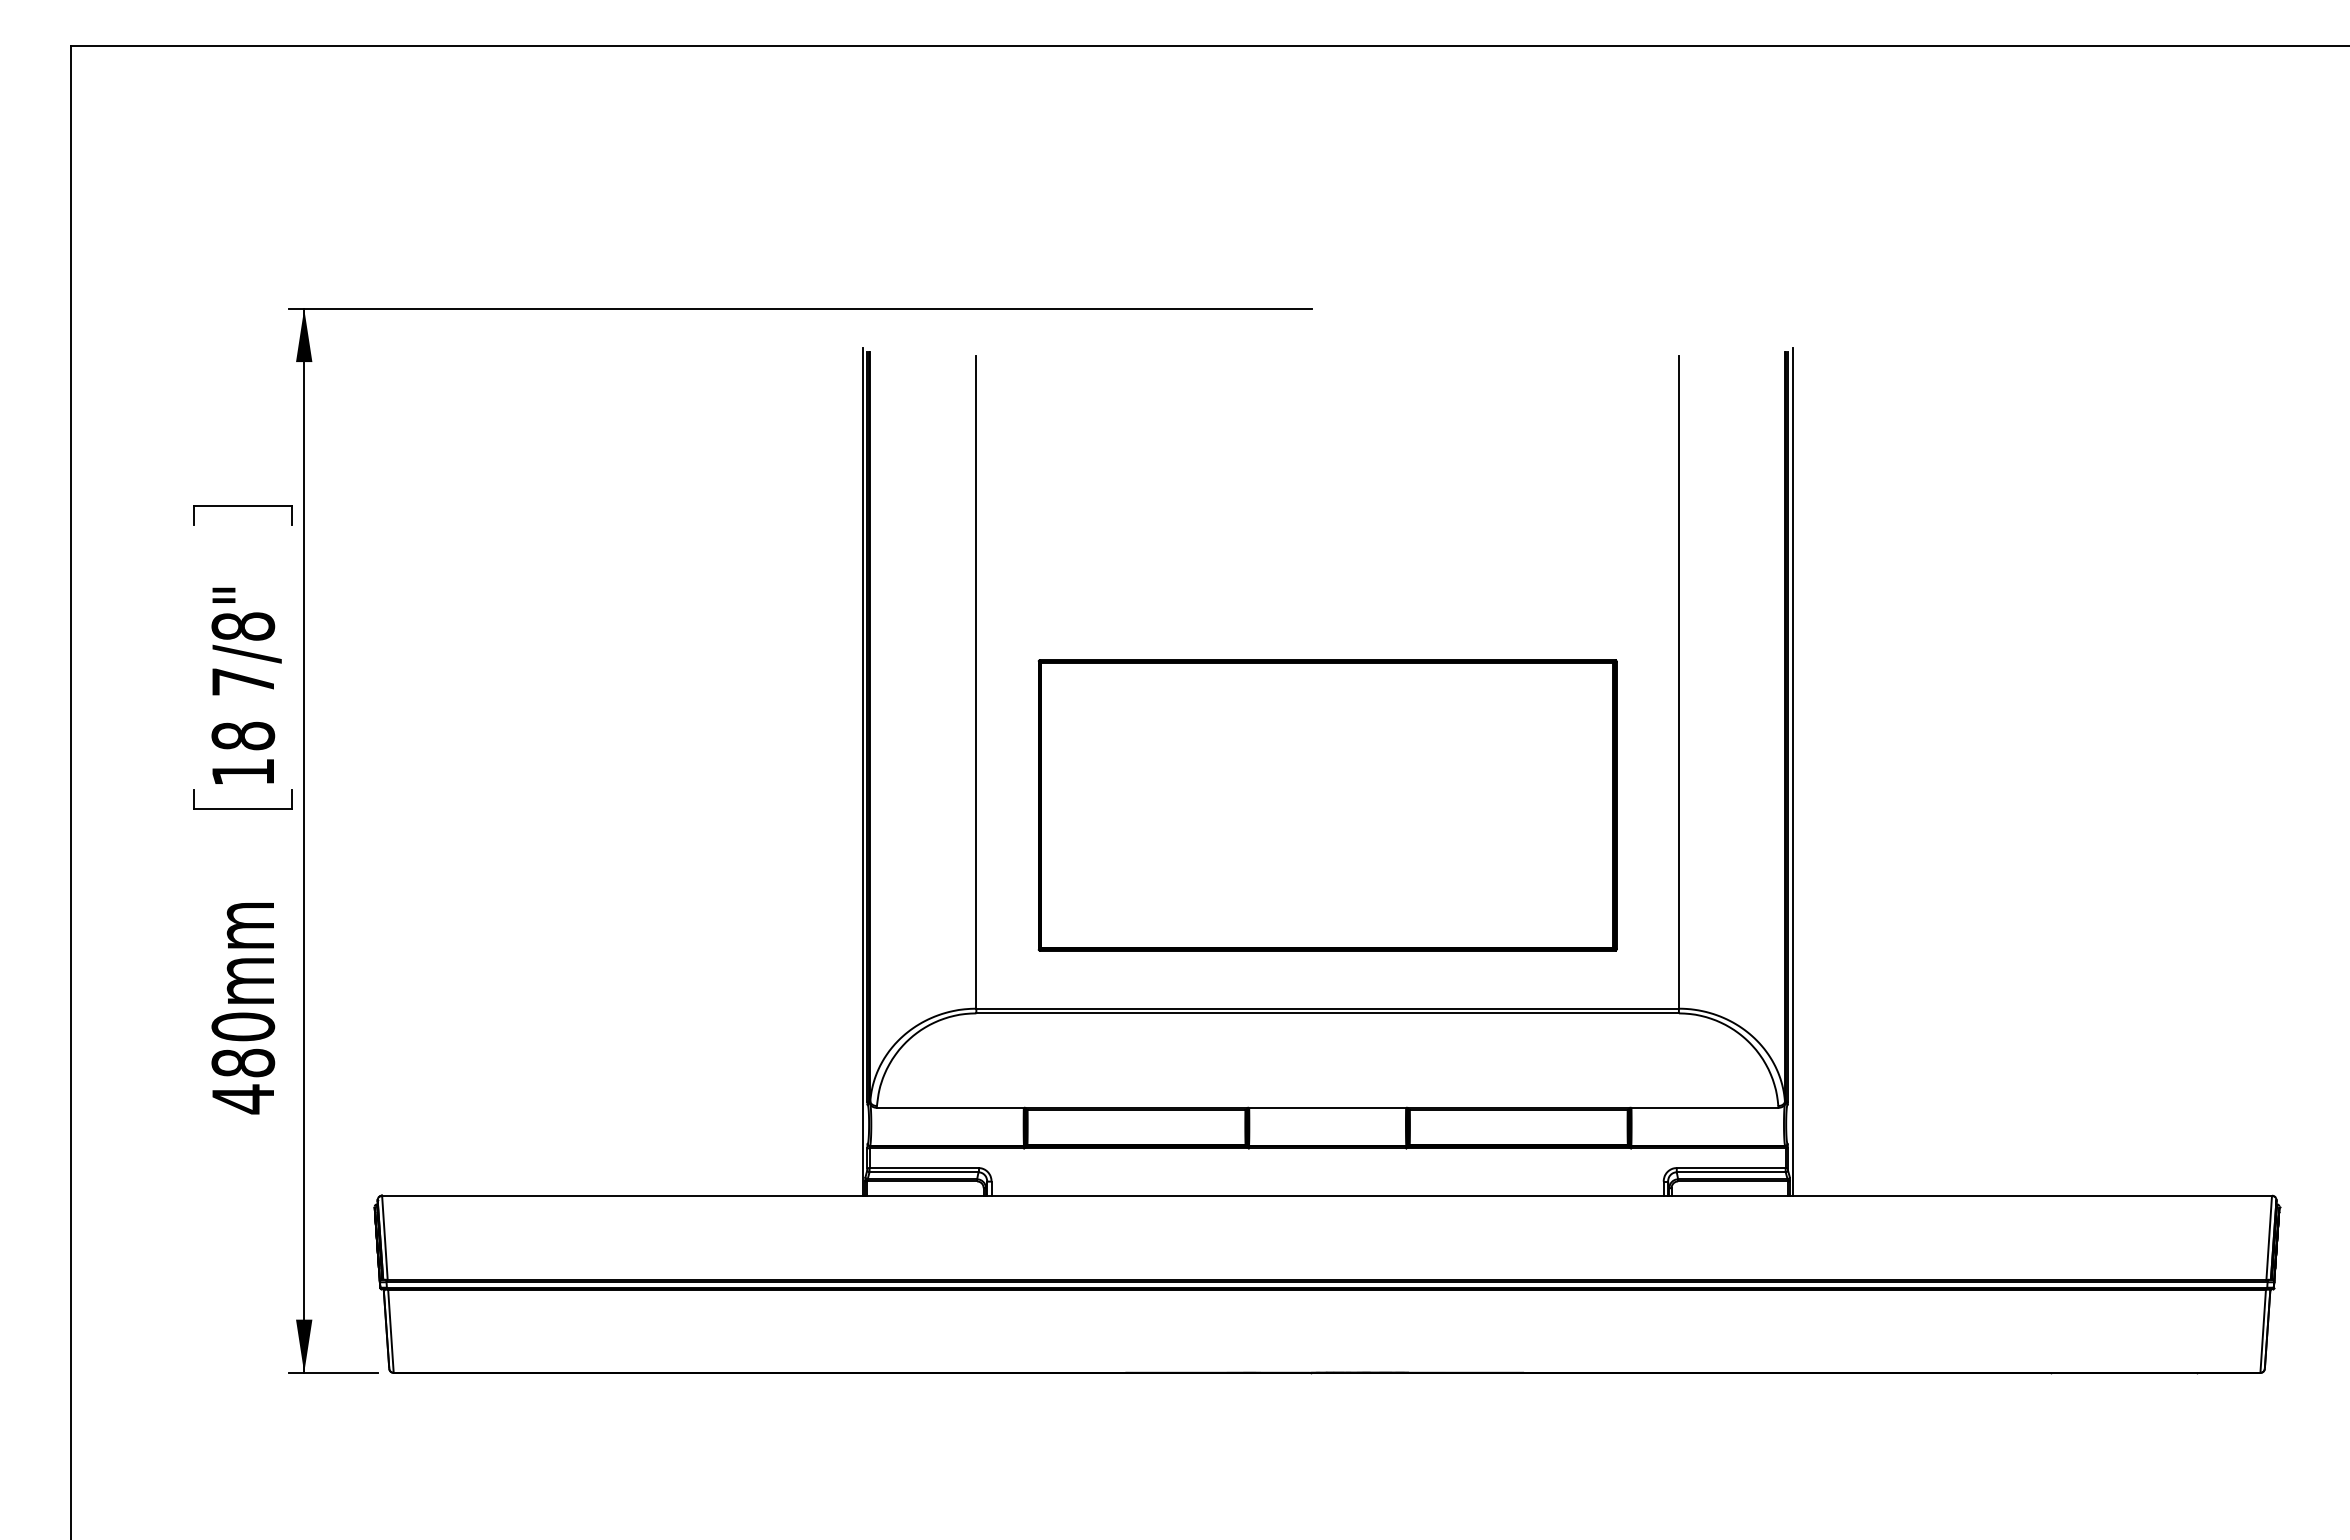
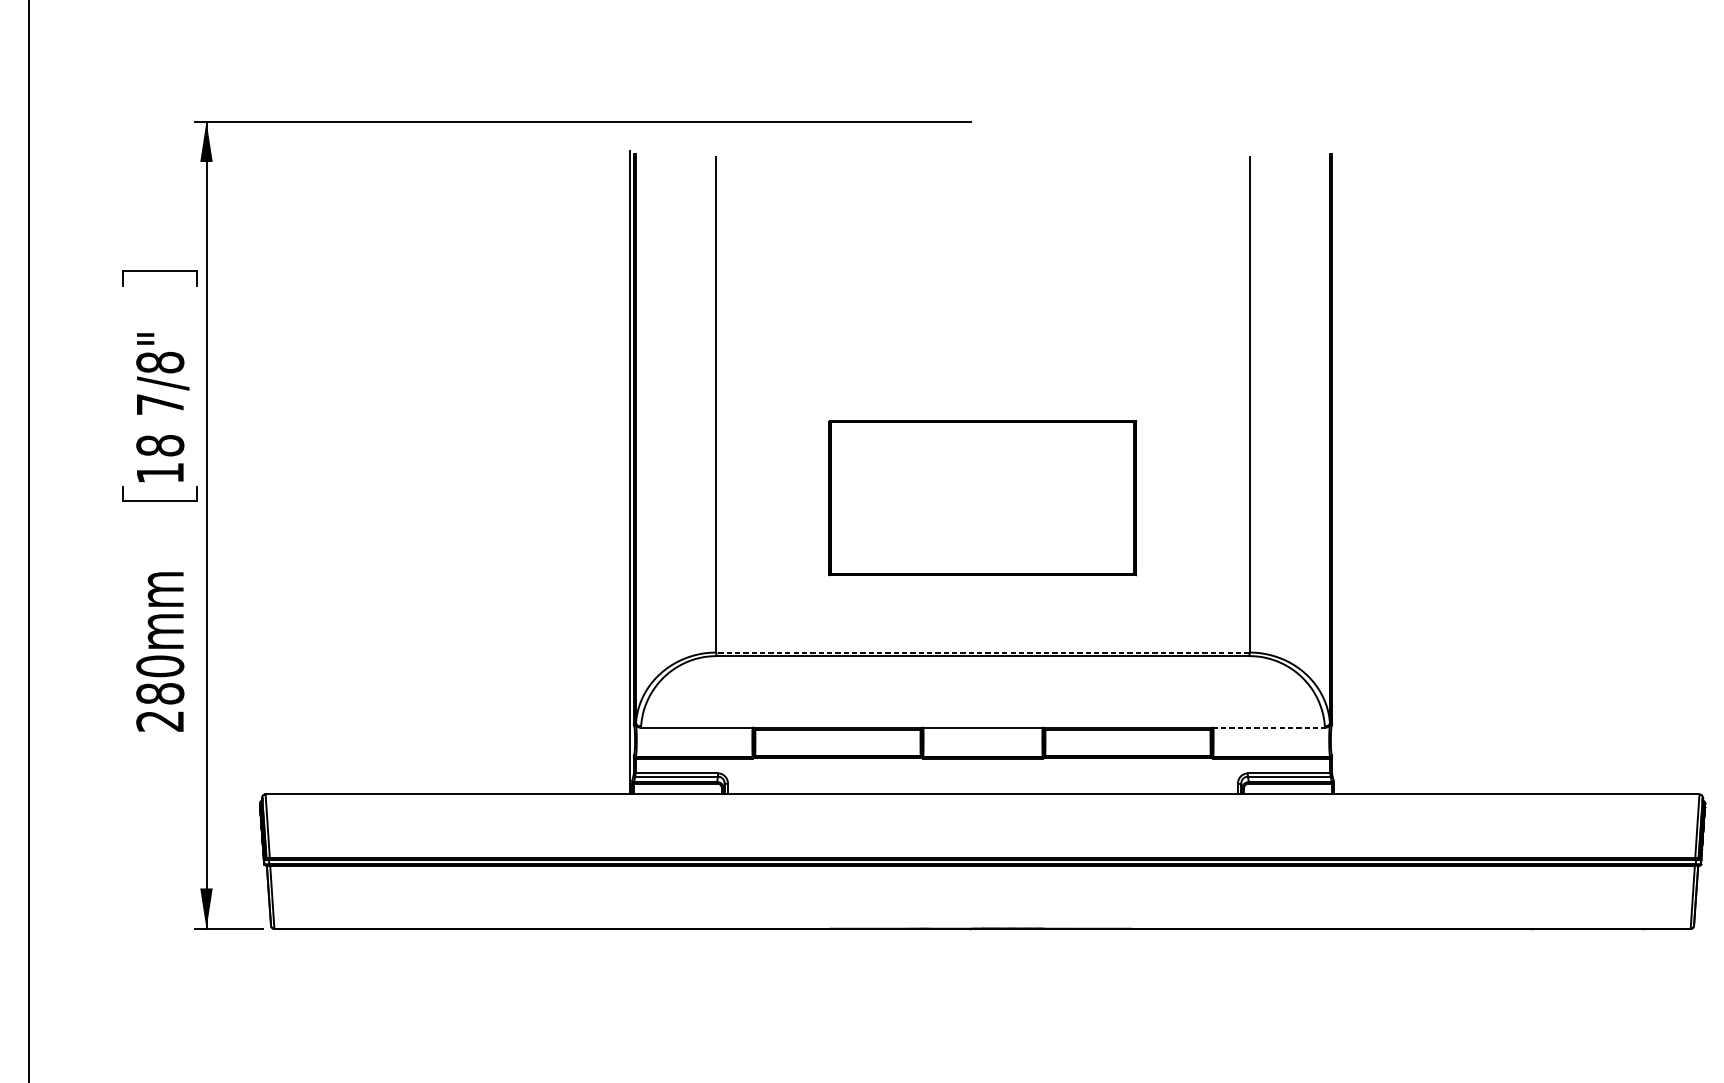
line: (1792, 771) -> (1335, 472), removed
part: (1327, 805) -> (982, 498), size x0.7
line: (1327, 1008) -> (982, 652), solid -> dashed
text: (242, 1099) -> (159, 721), 480mm -> 280mm
line: (1704, 1107) -> (1268, 727), solid -> dashed

